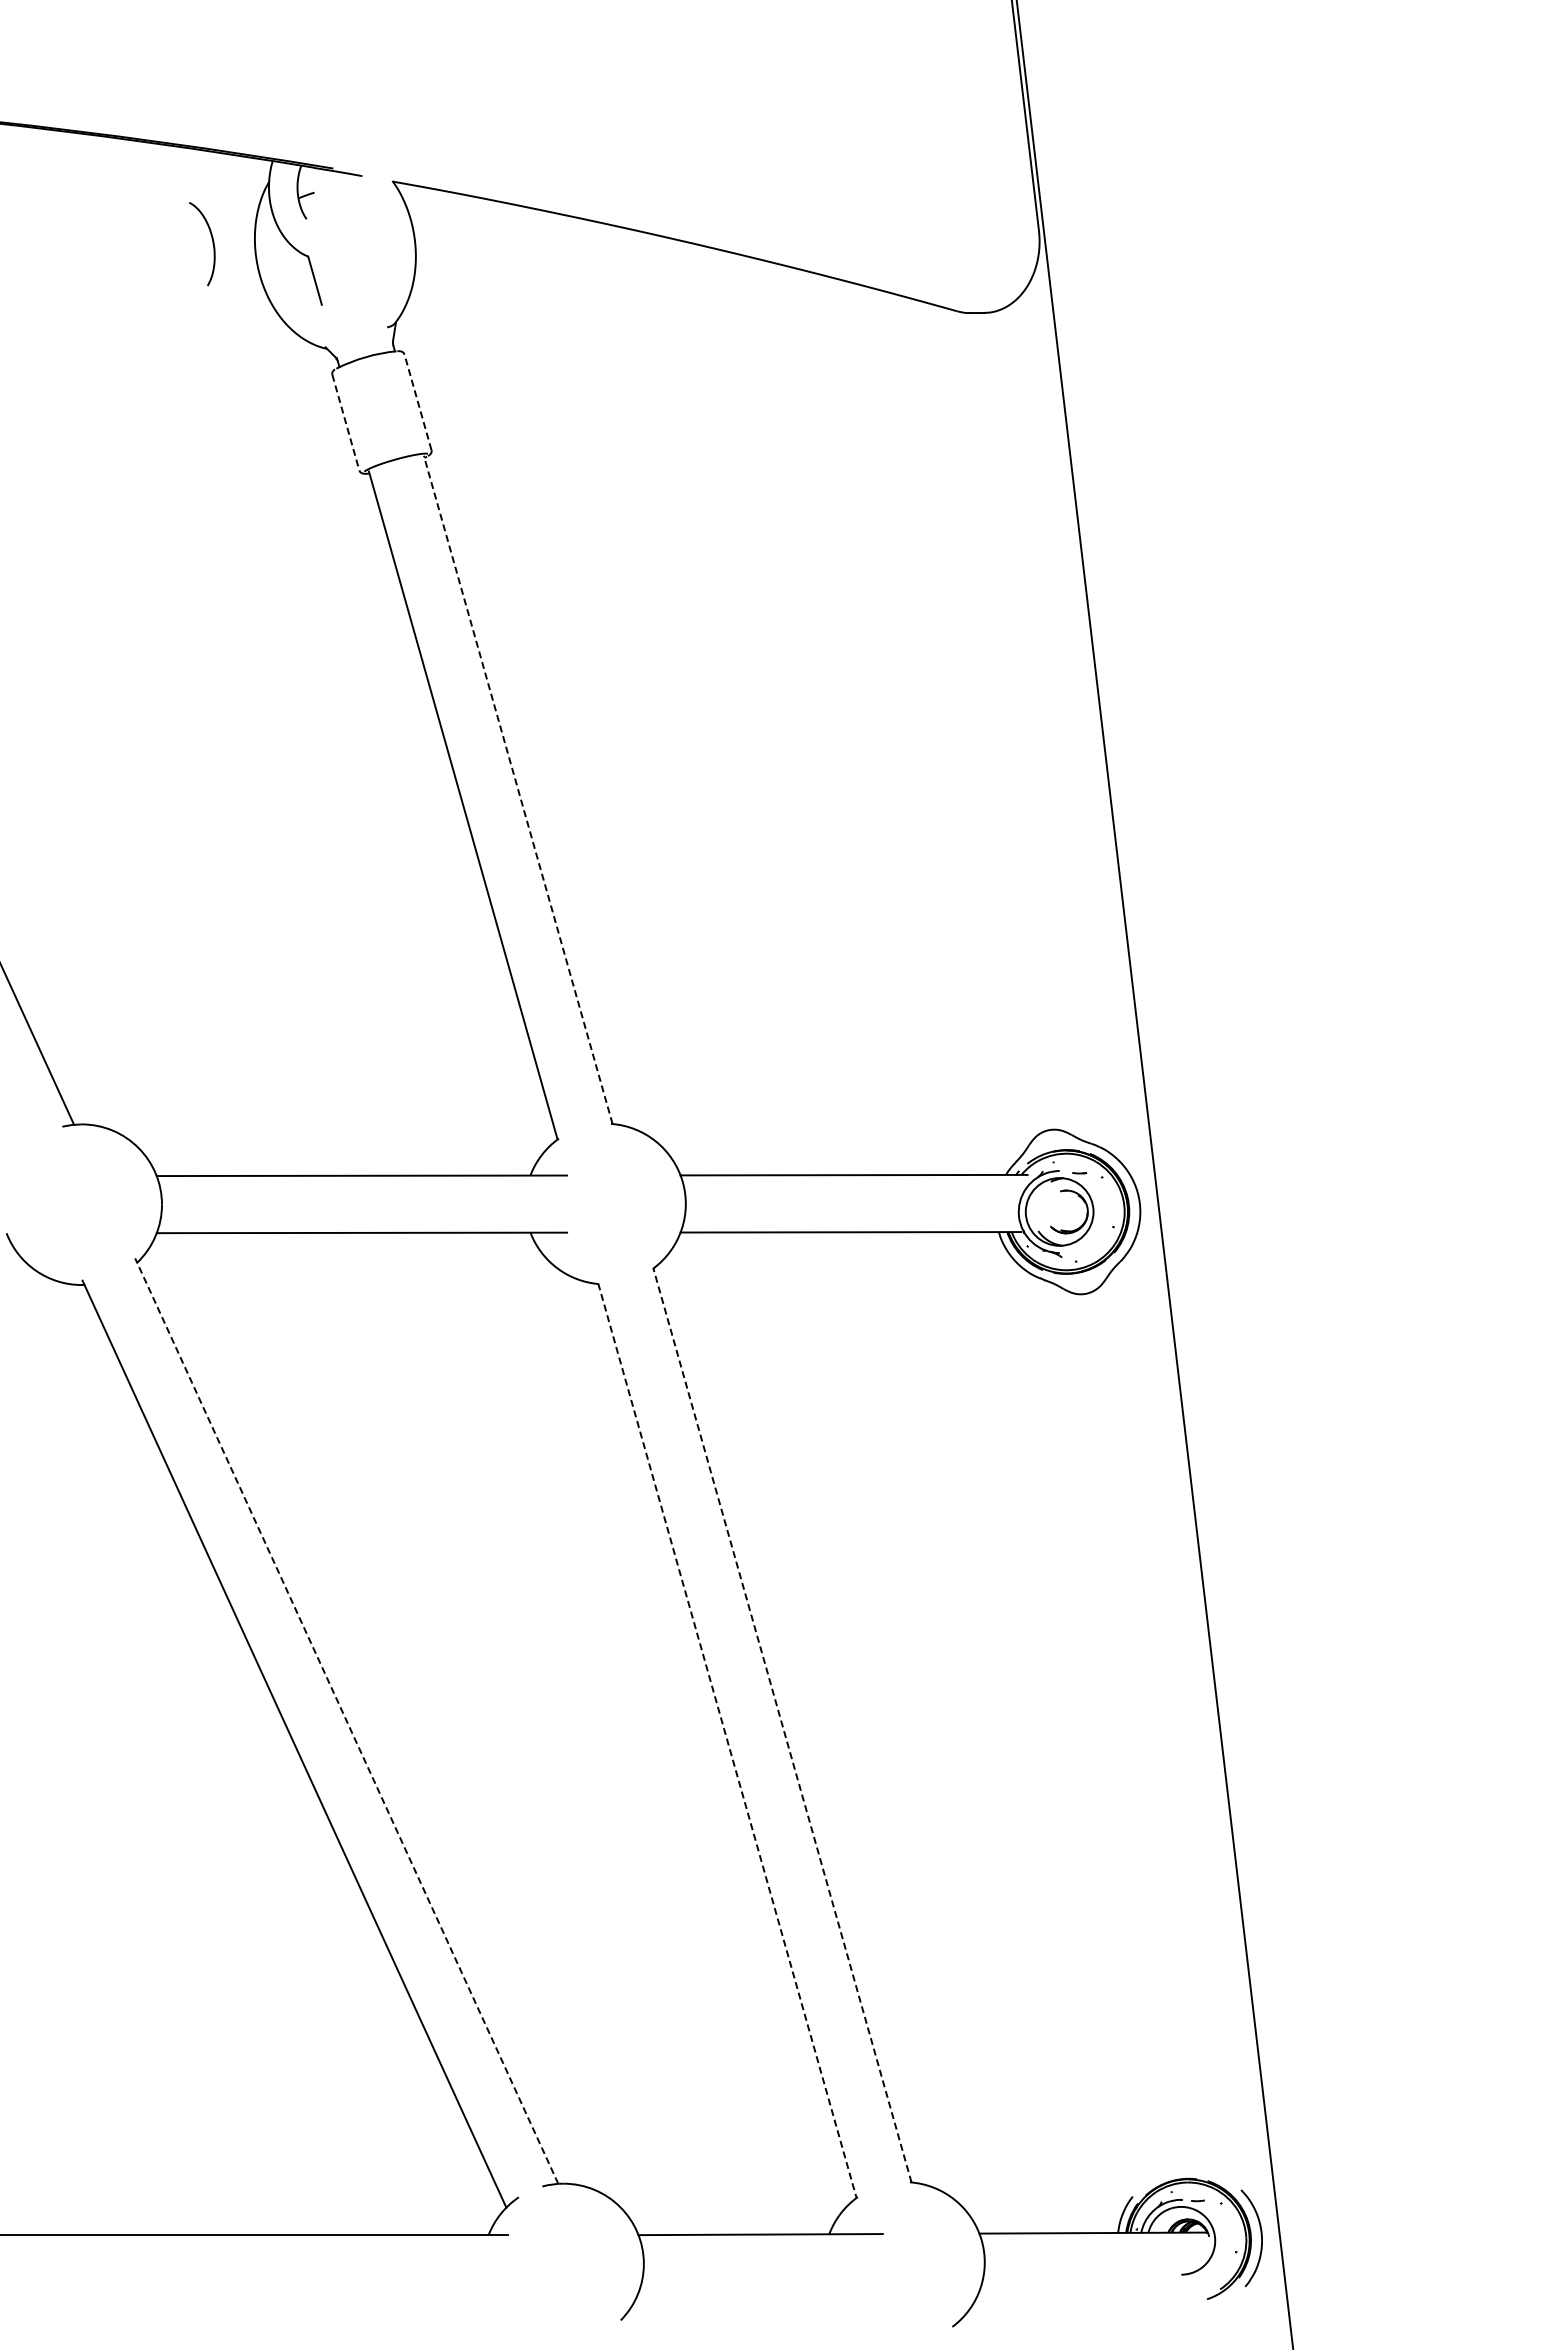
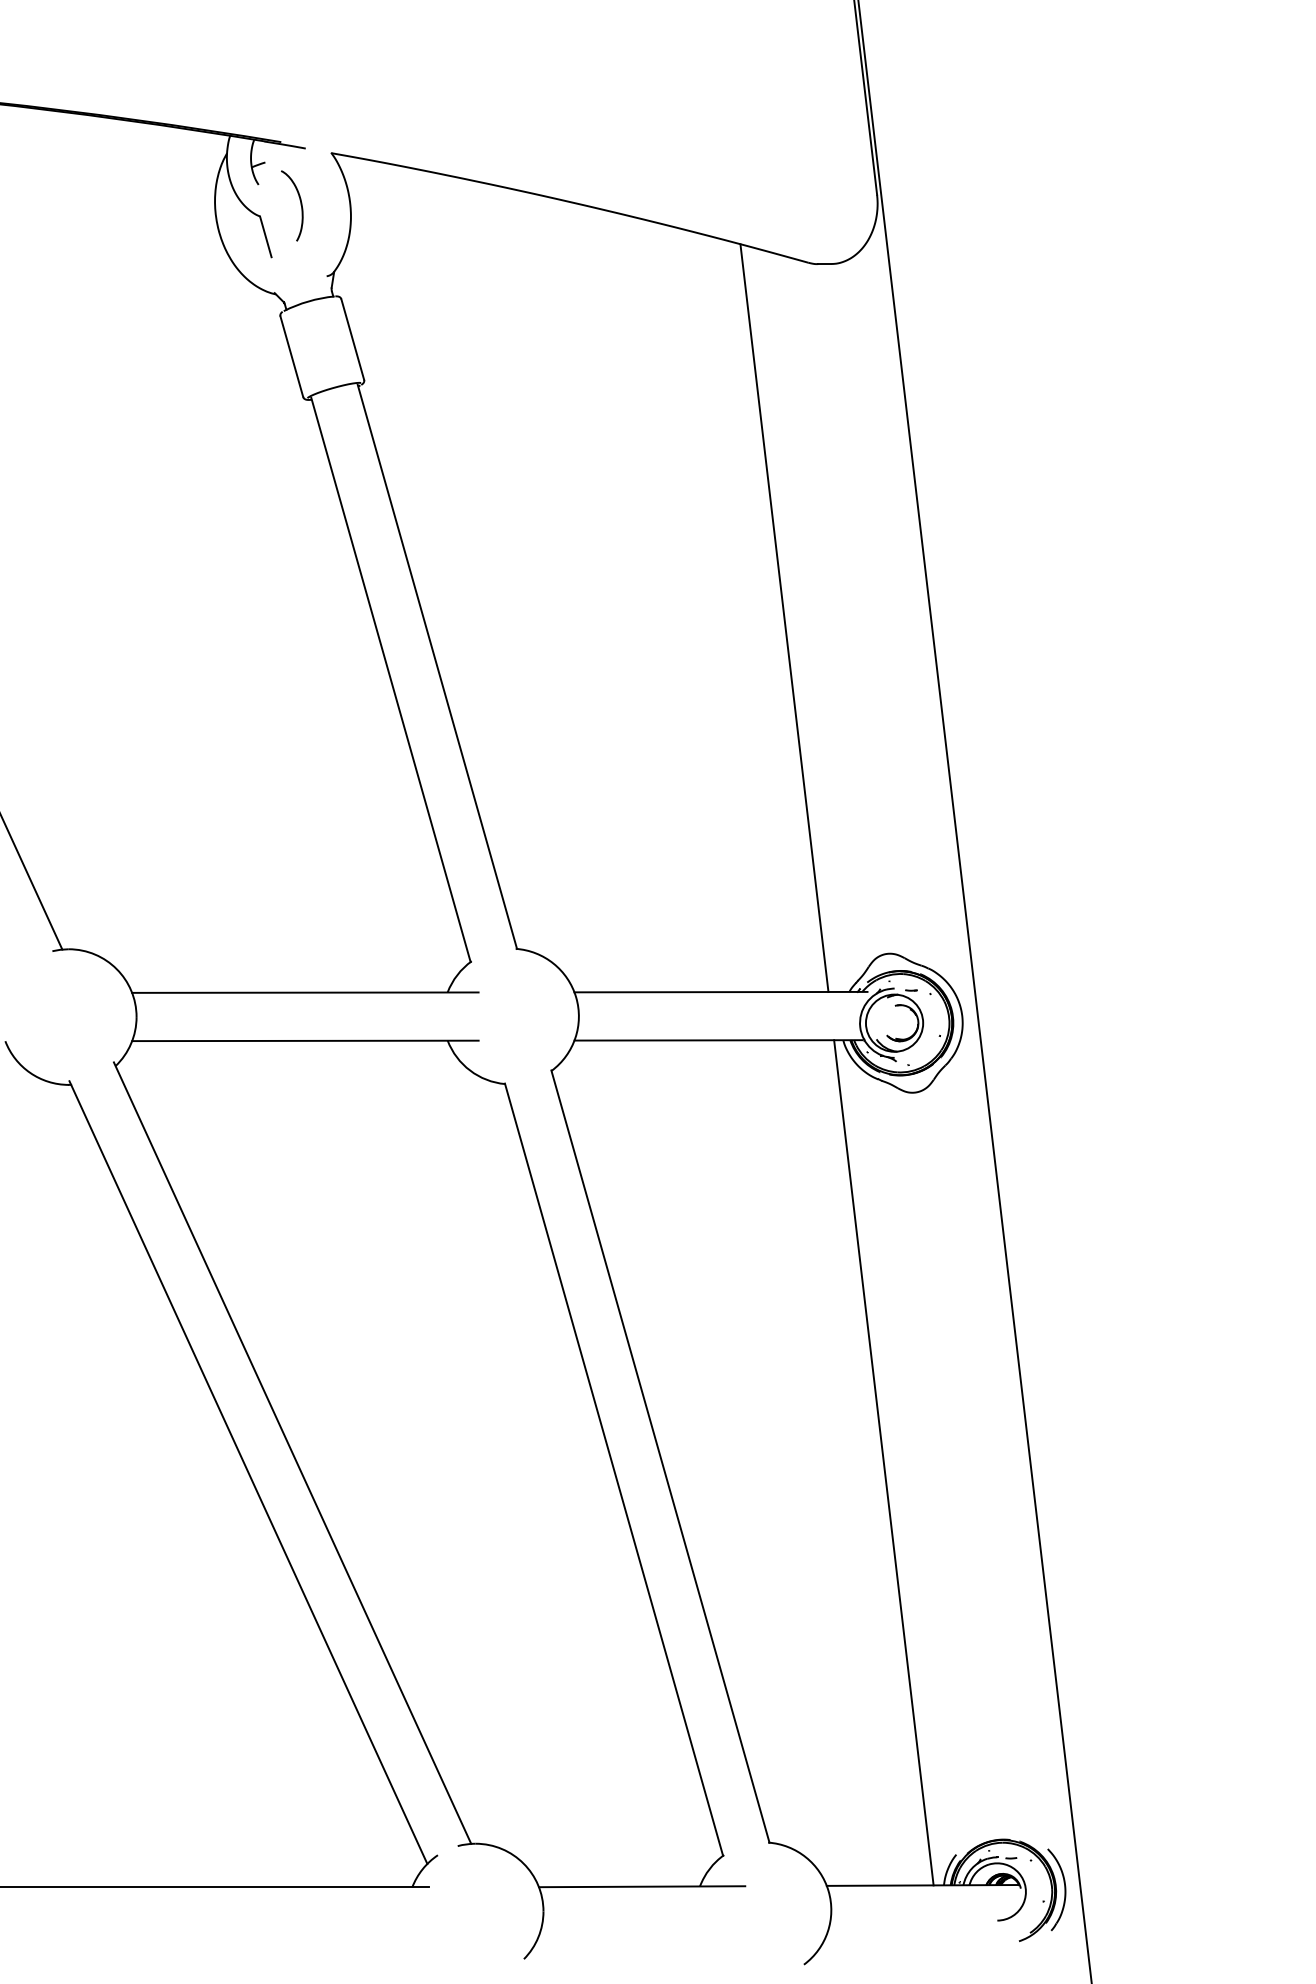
curve: (212, 244) -> (300, 206), moved
line: (418, 402) -> (353, 339), dashed -> solid
line: (345, 422) -> (291, 356), dashed -> solid
line: (929, 732) -> (784, 618), added
line: (518, 789) -> (437, 666), dashed -> solid
line: (346, 1721) -> (292, 1453), dashed -> solid
line: (782, 1724) -> (660, 1455), dashed -> solid
line: (1046, 1732) -> (883, 1462), added
line: (727, 1741) -> (614, 1470), dashed -> solid

